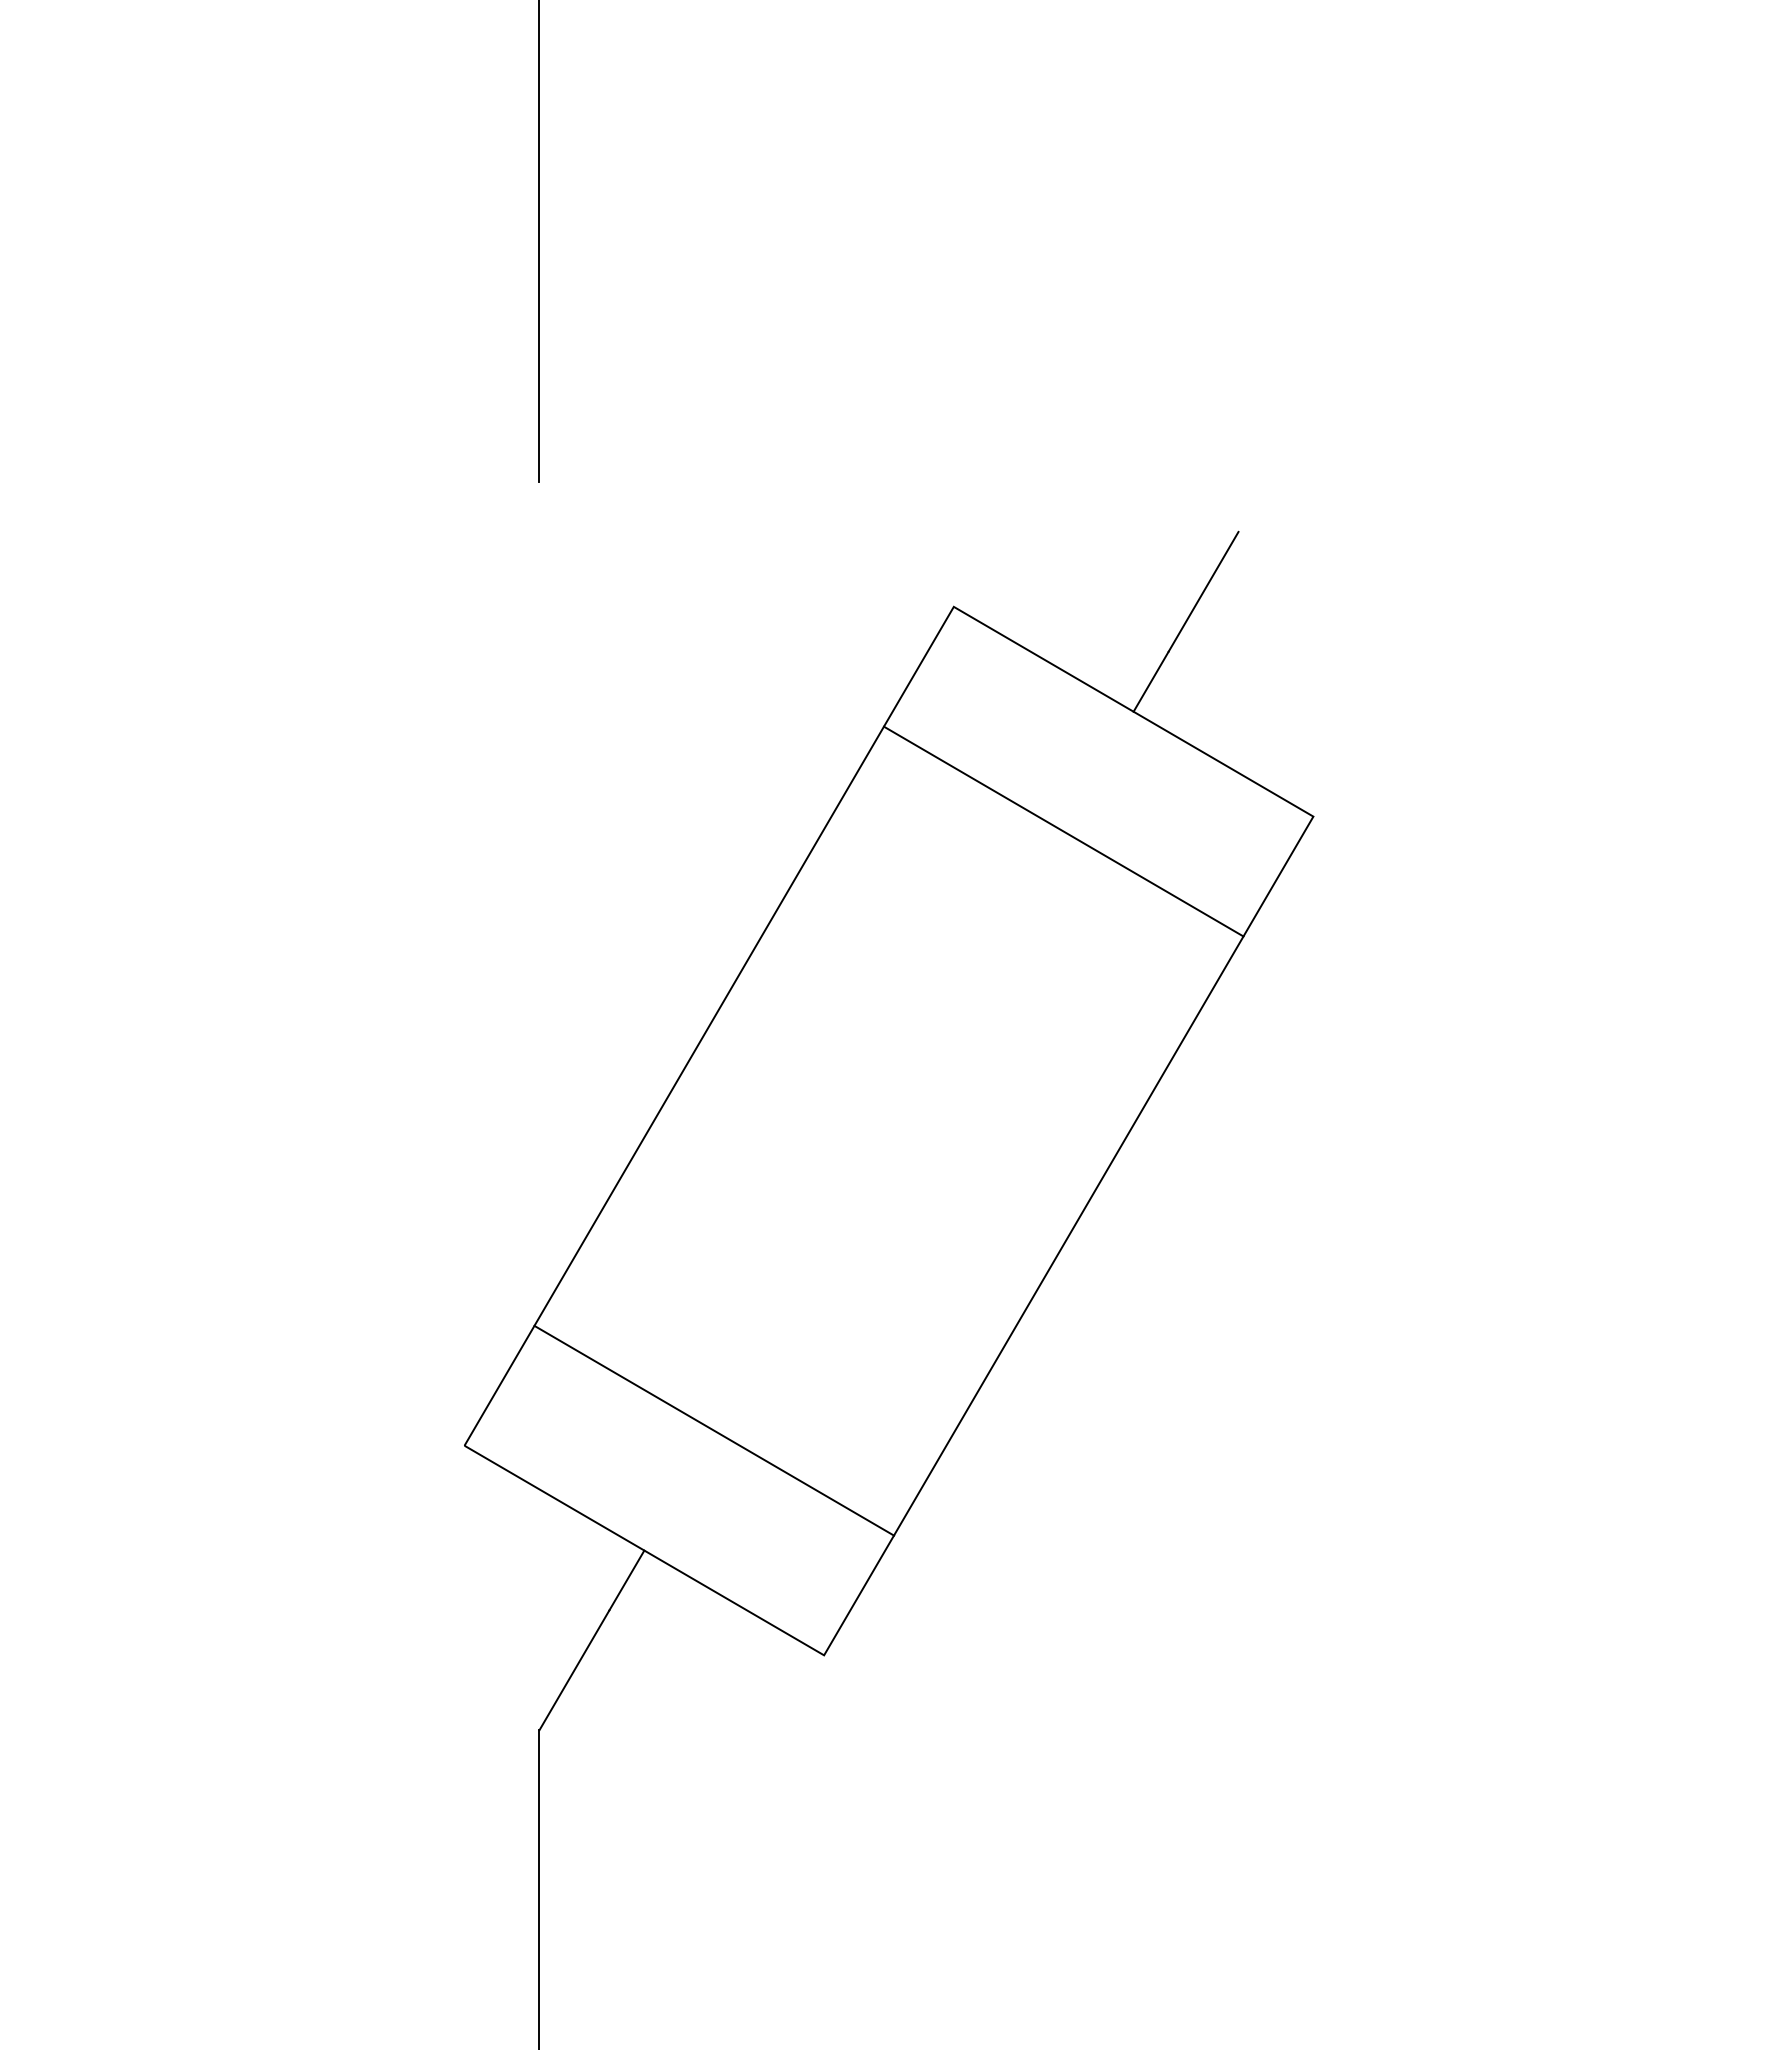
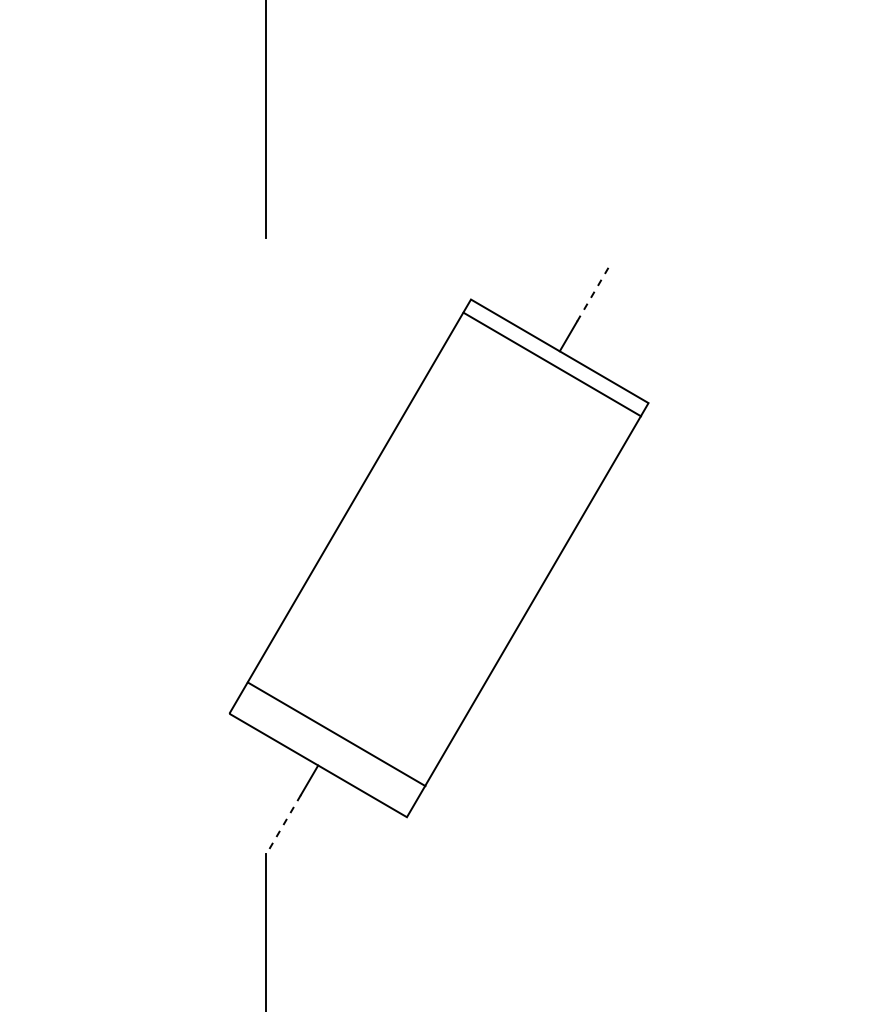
line: (1203, 590) -> (594, 291), solid -> dashed
line: (1064, 831) -> (552, 364), moved
line: (713, 1431) -> (336, 734), moved
line: (574, 1672) -> (283, 825), solid -> dashed

